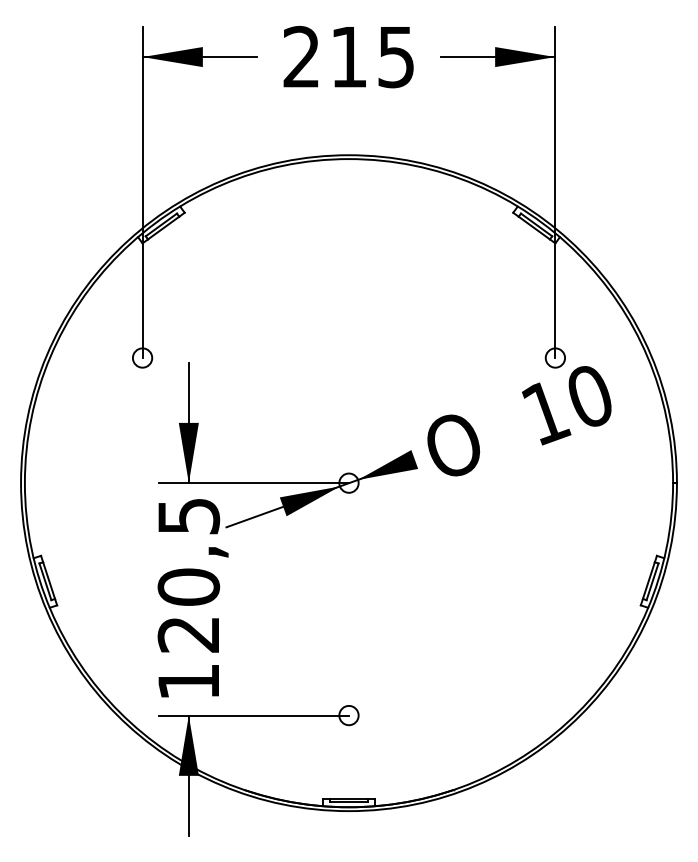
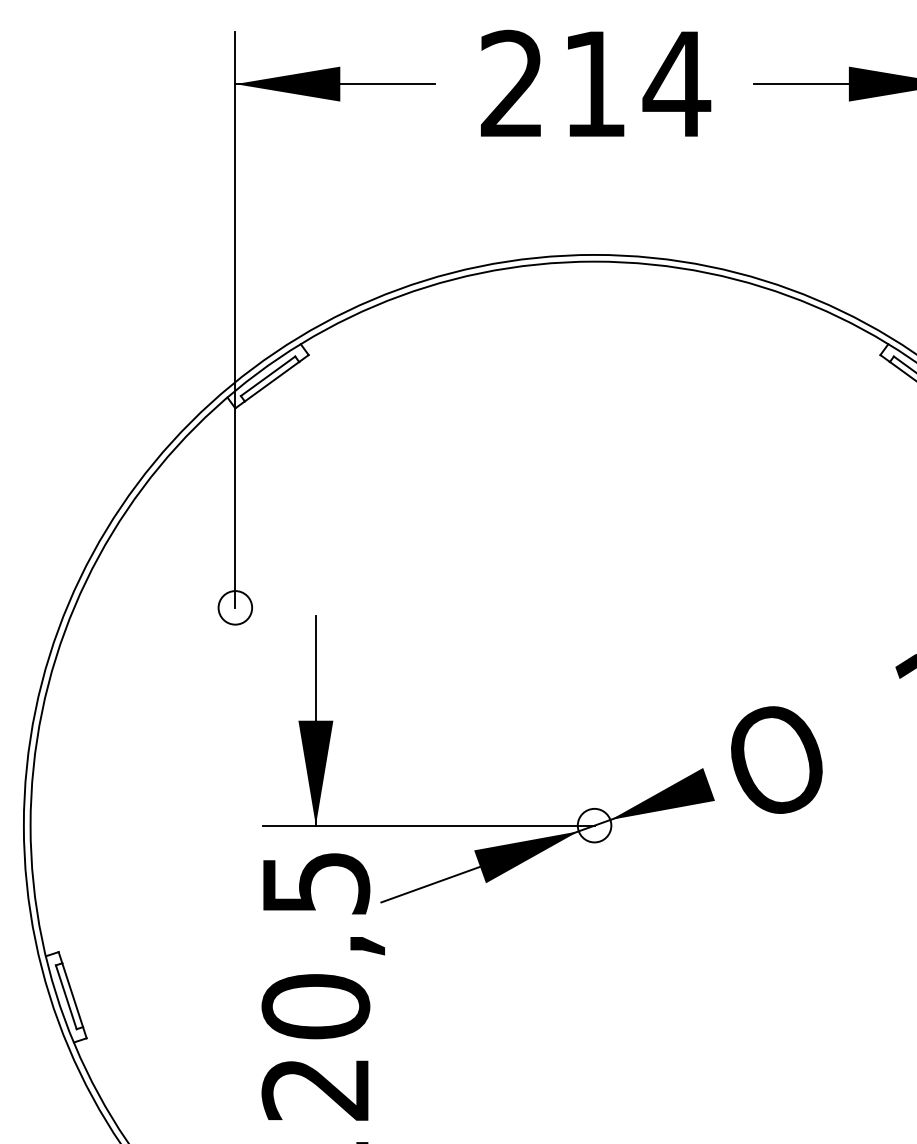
text: (395, 57) -> (675, 84), 215 -> 214

